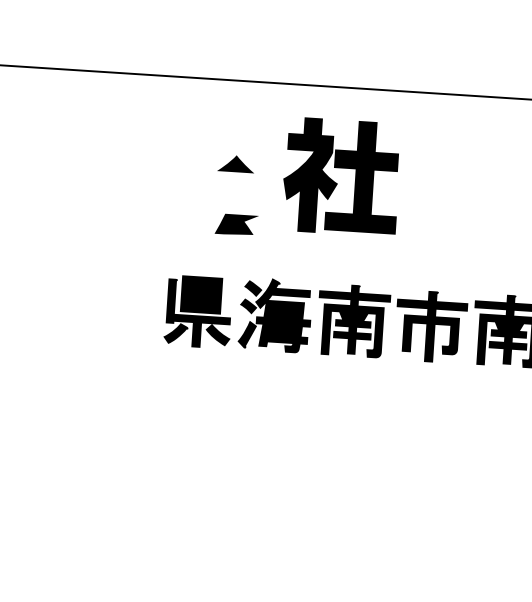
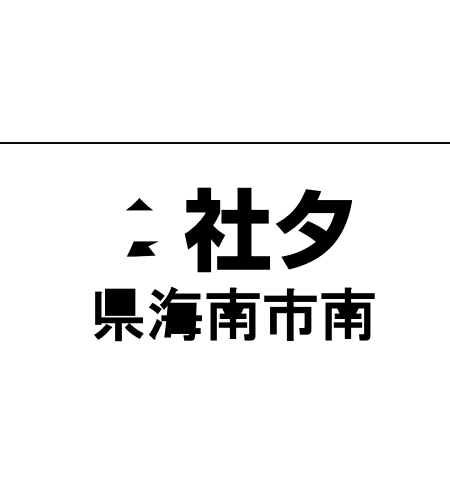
part: (340, 176) -> (226, 229), moved
fill: (469, 213) -> (313, 229), added

